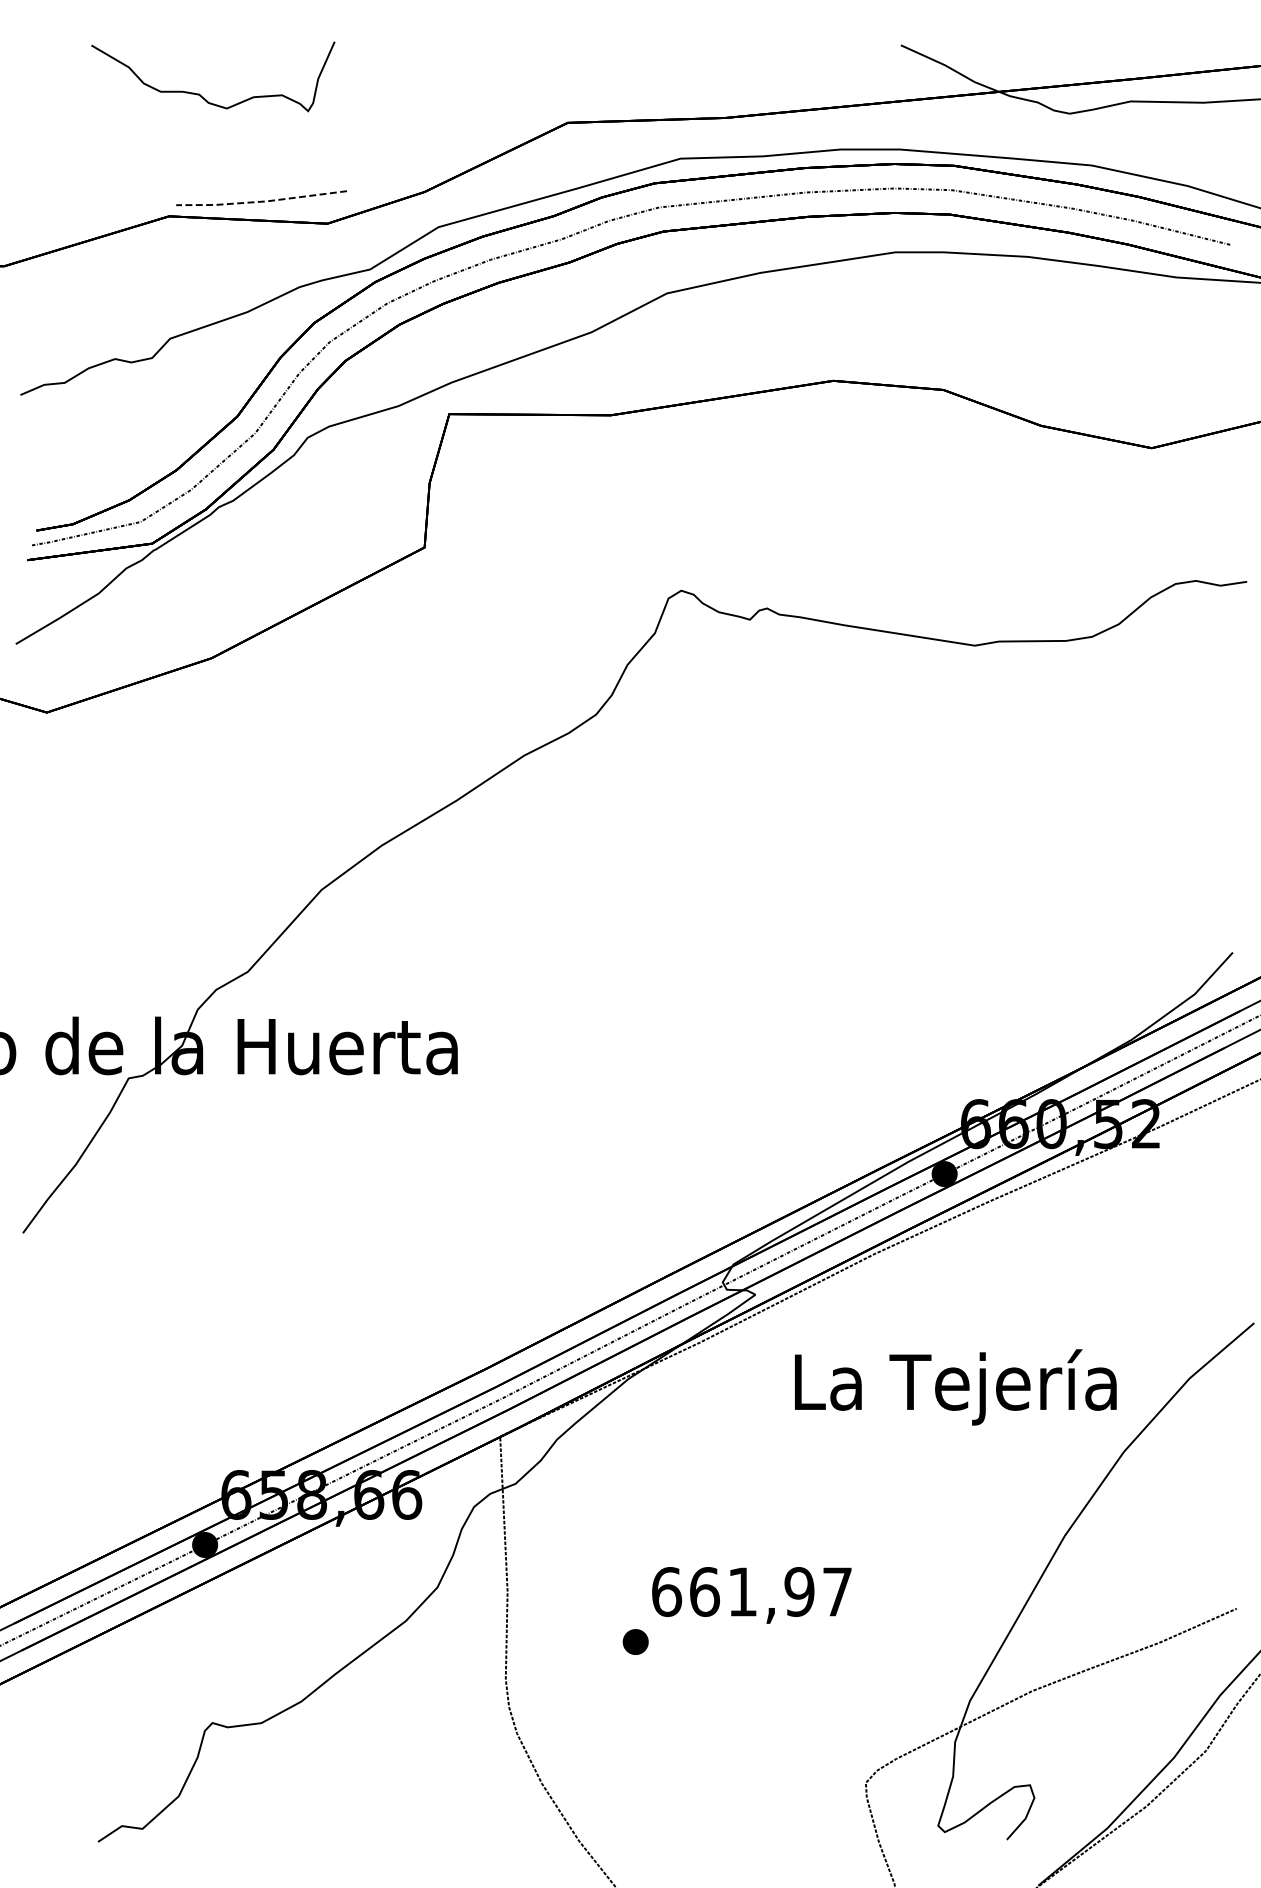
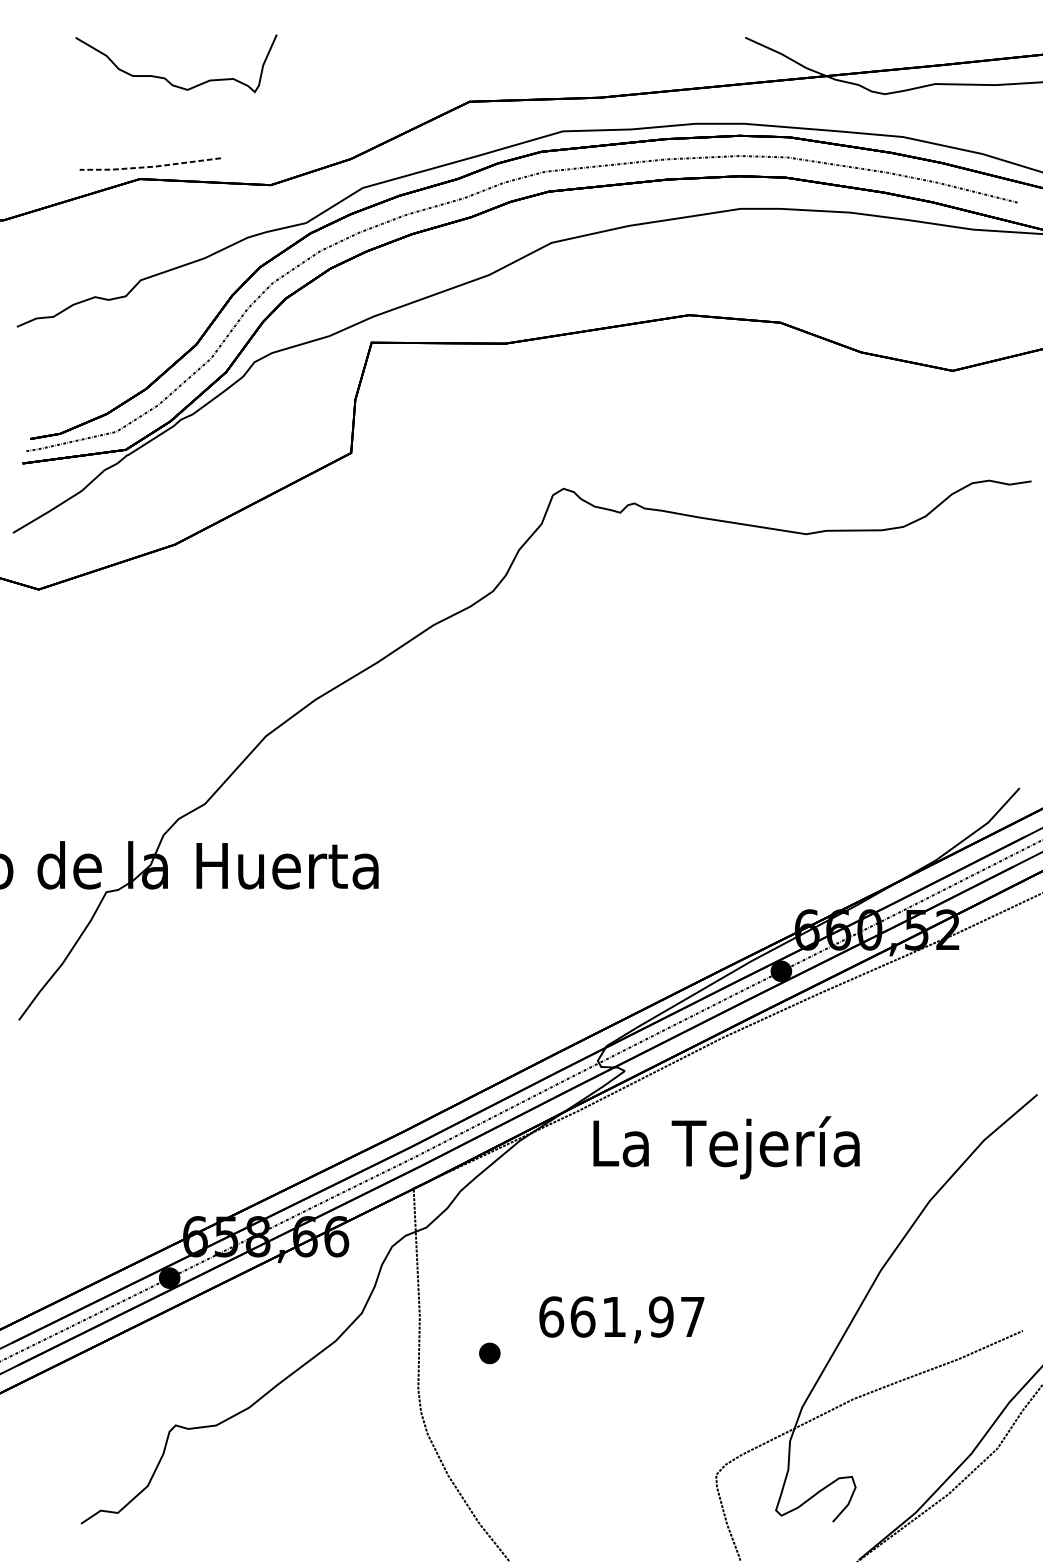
line: (260, 201) -> (149, 166), moved
text: (955, 1387) -> (726, 1147), moved
part: (635, 1642) -> (489, 1353), moved

